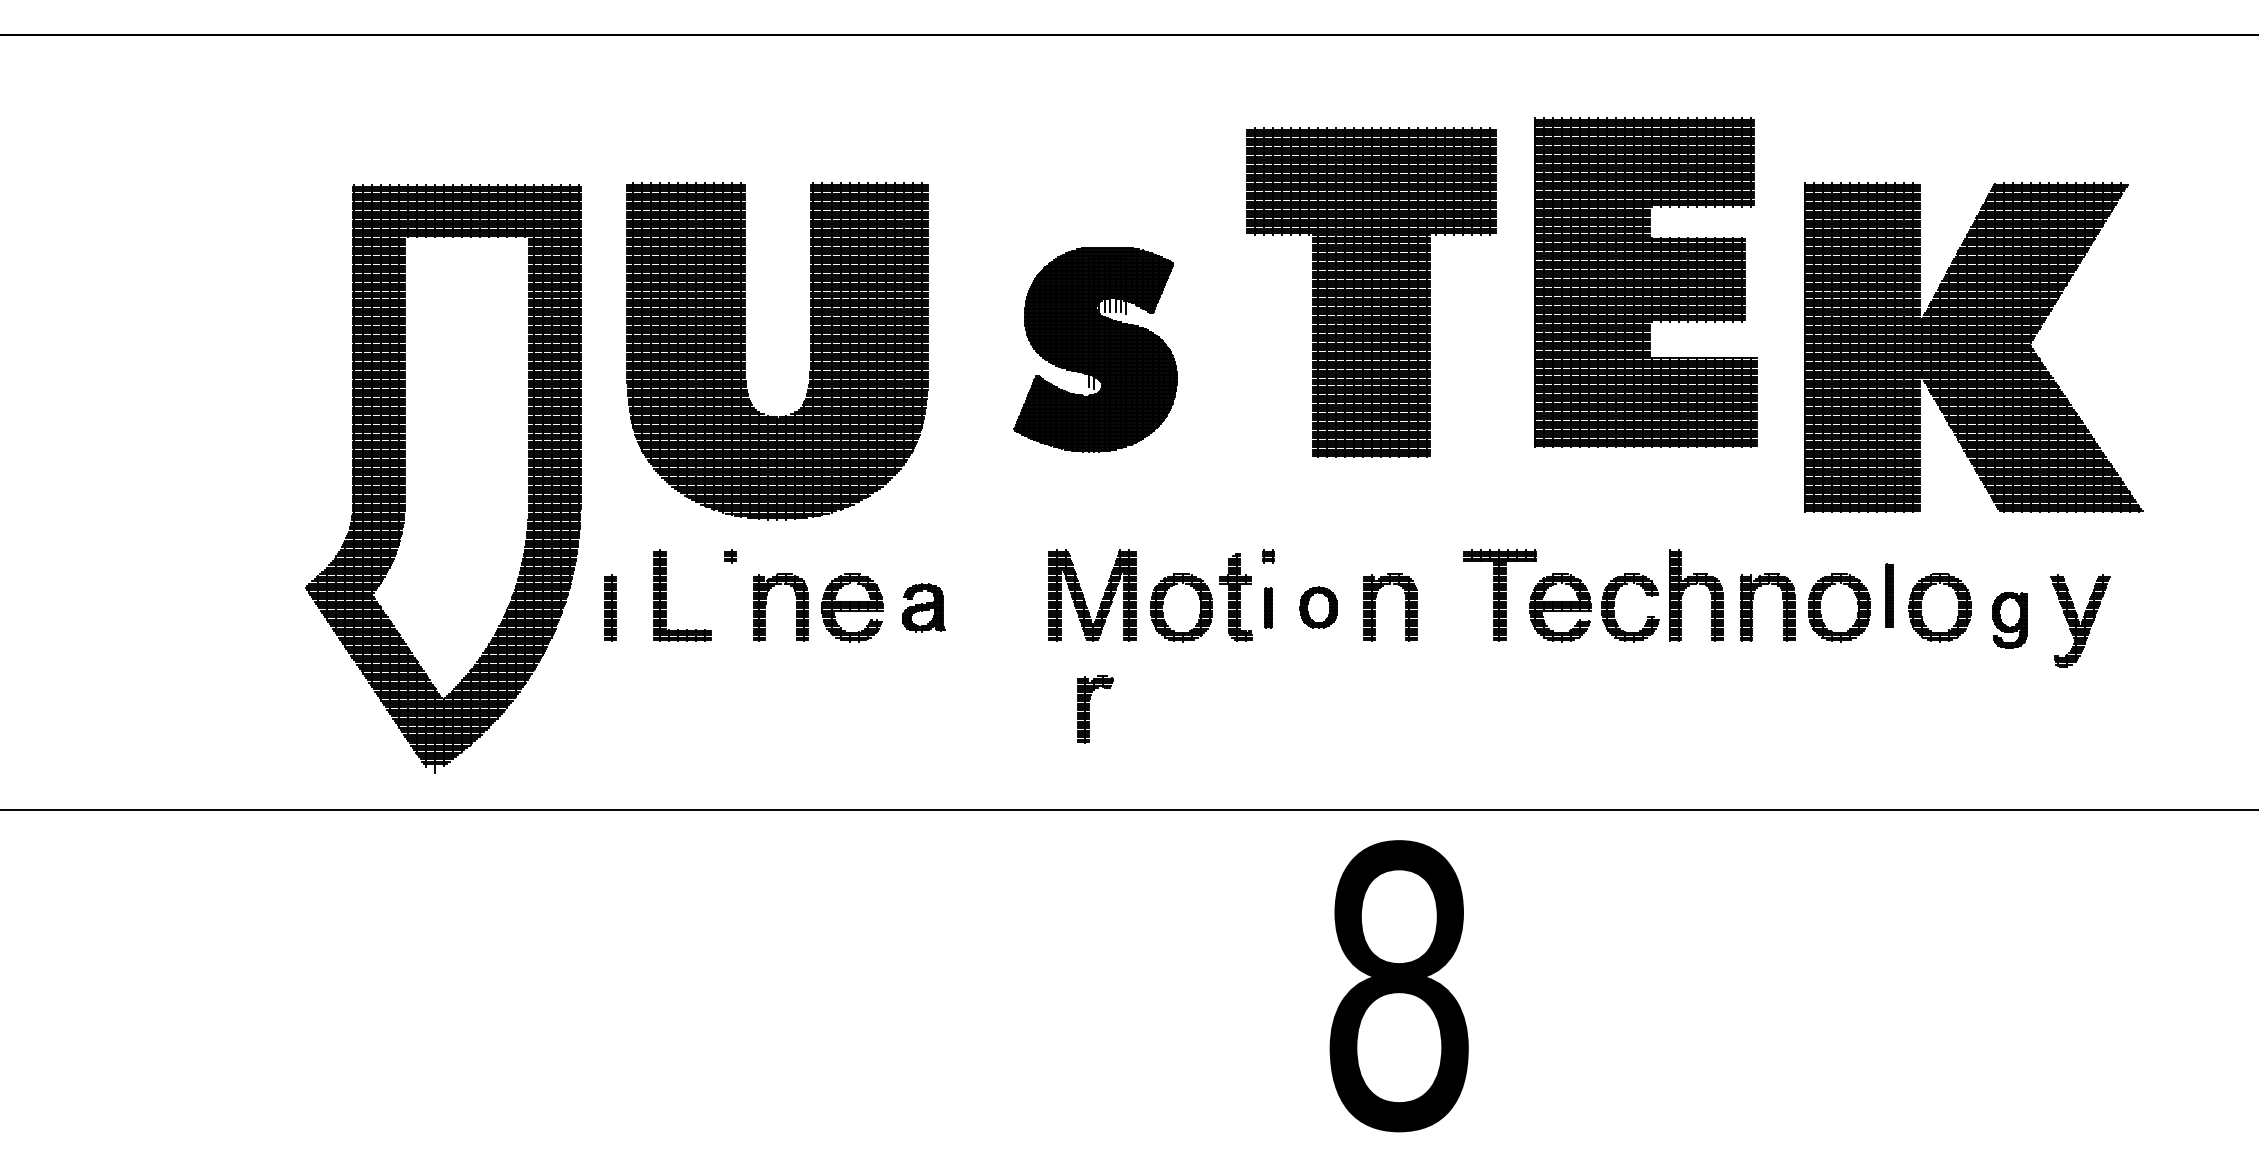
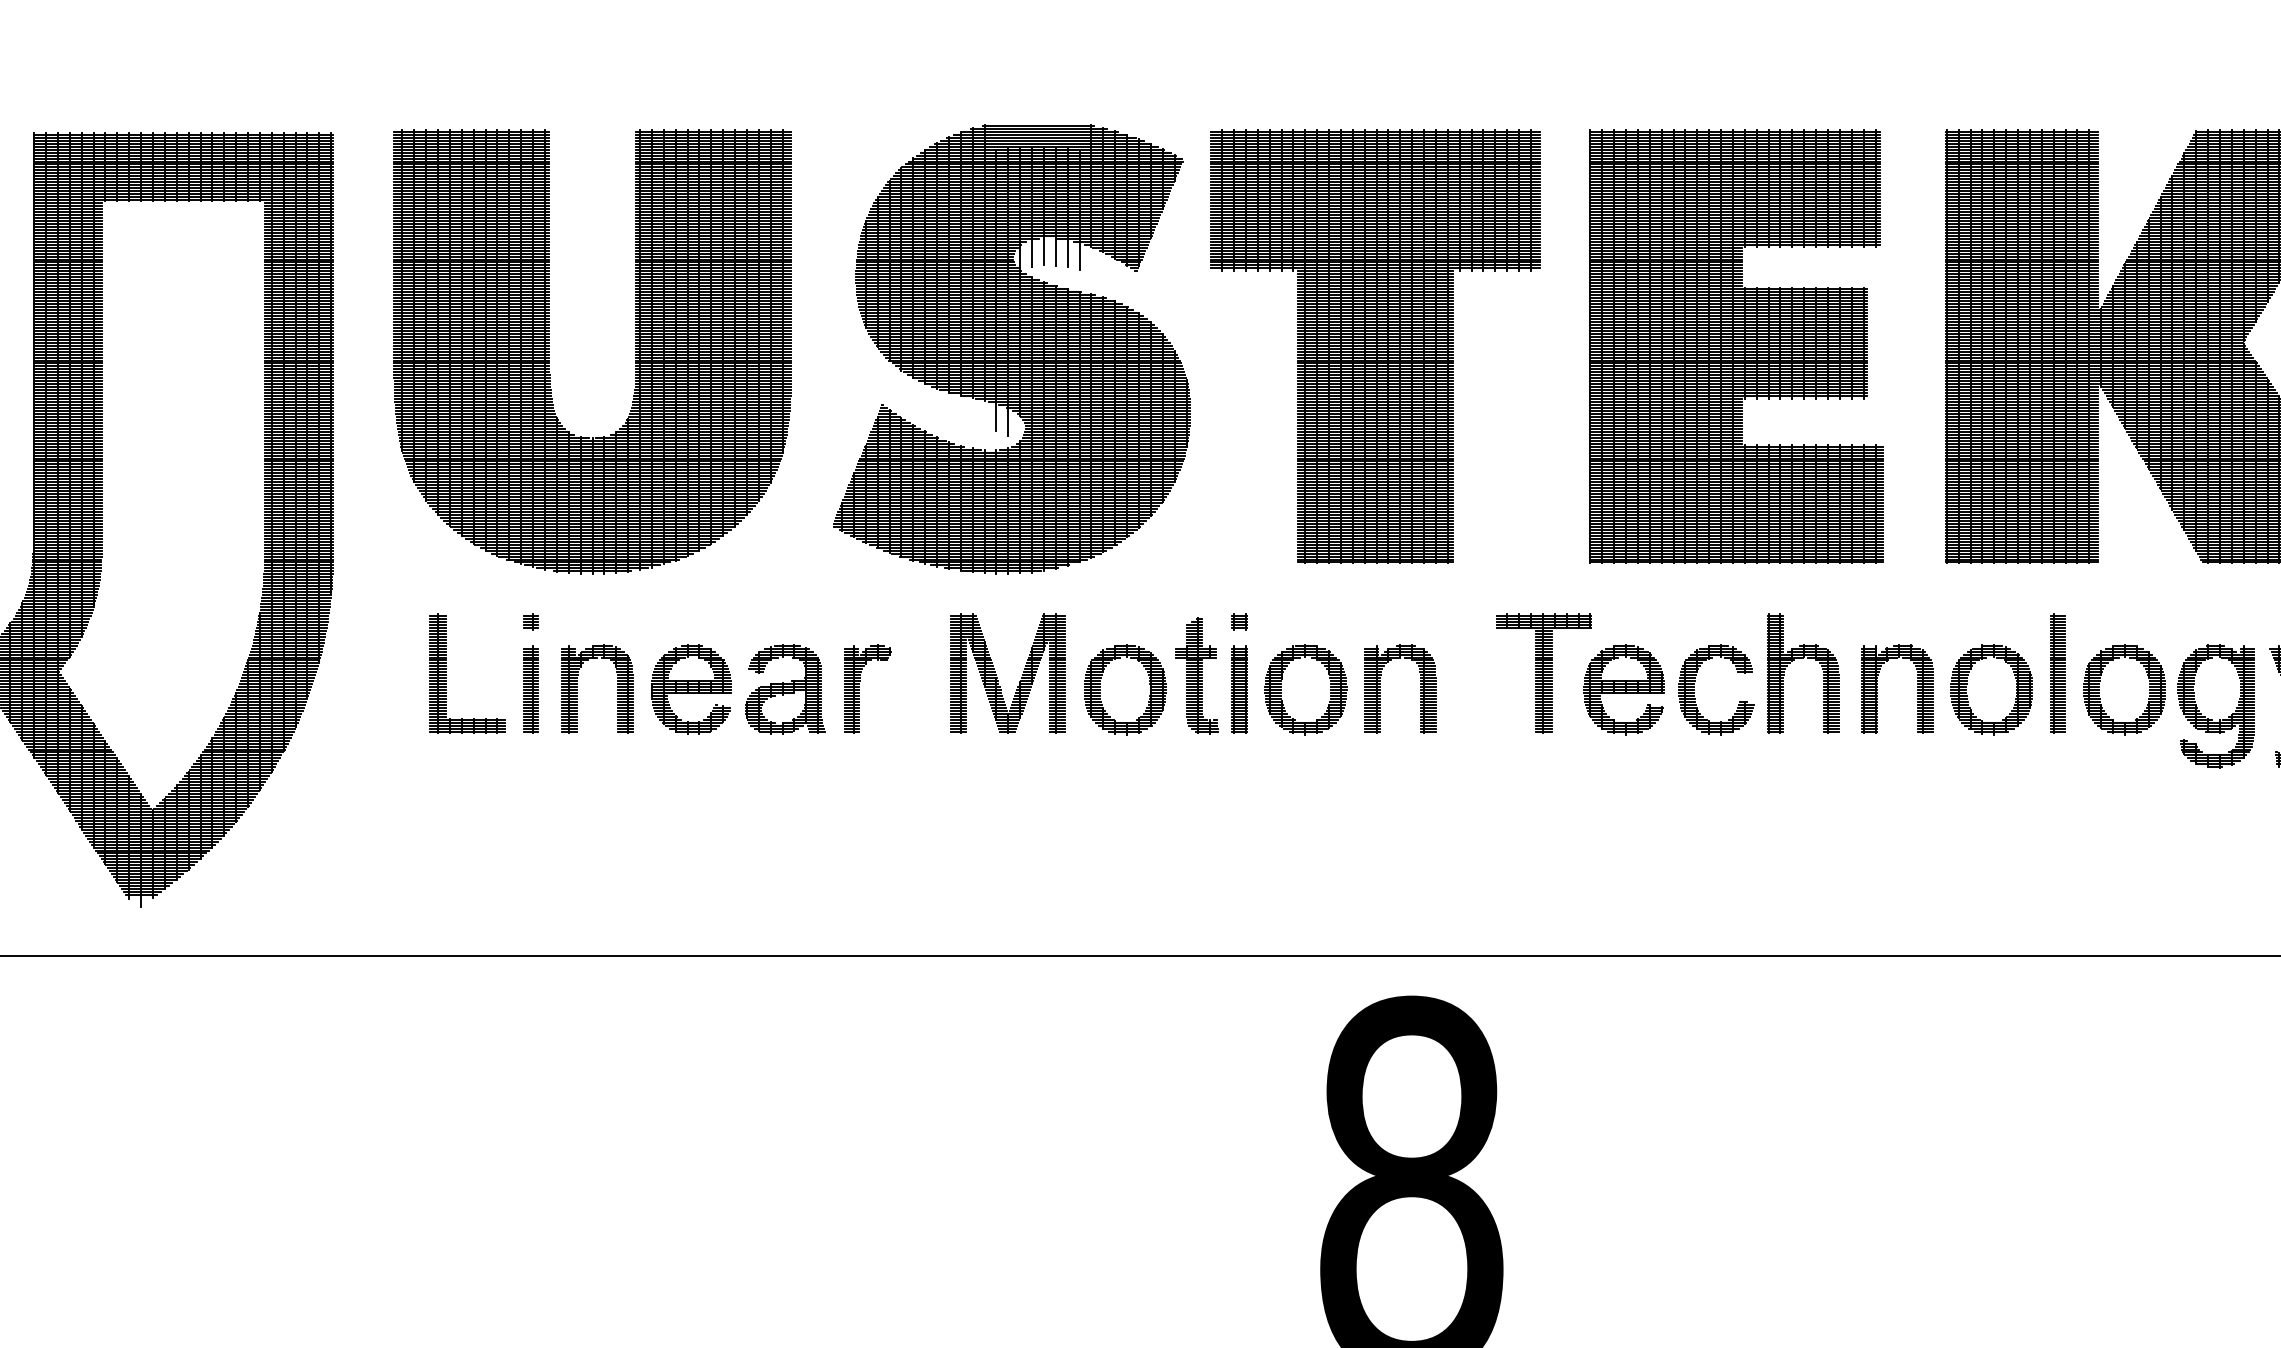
part: (1645, 282) -> (1736, 346), moved
part: (1371, 292) -> (1375, 346), moved
part: (1095, 349) -> (1011, 349), size x1.67
part: (1889, 595) -> (2057, 673), size x1.43
part: (610, 607) -> (530, 689), moved
part: (923, 607) -> (785, 689), size x1.43
part: (1268, 607) -> (1239, 689), size x1.67
part: (1318, 607) -> (1305, 689), size x1.67
part: (2009, 620) -> (2215, 706), size x1.67
part: (1095, 709) -> (868, 689), moved

